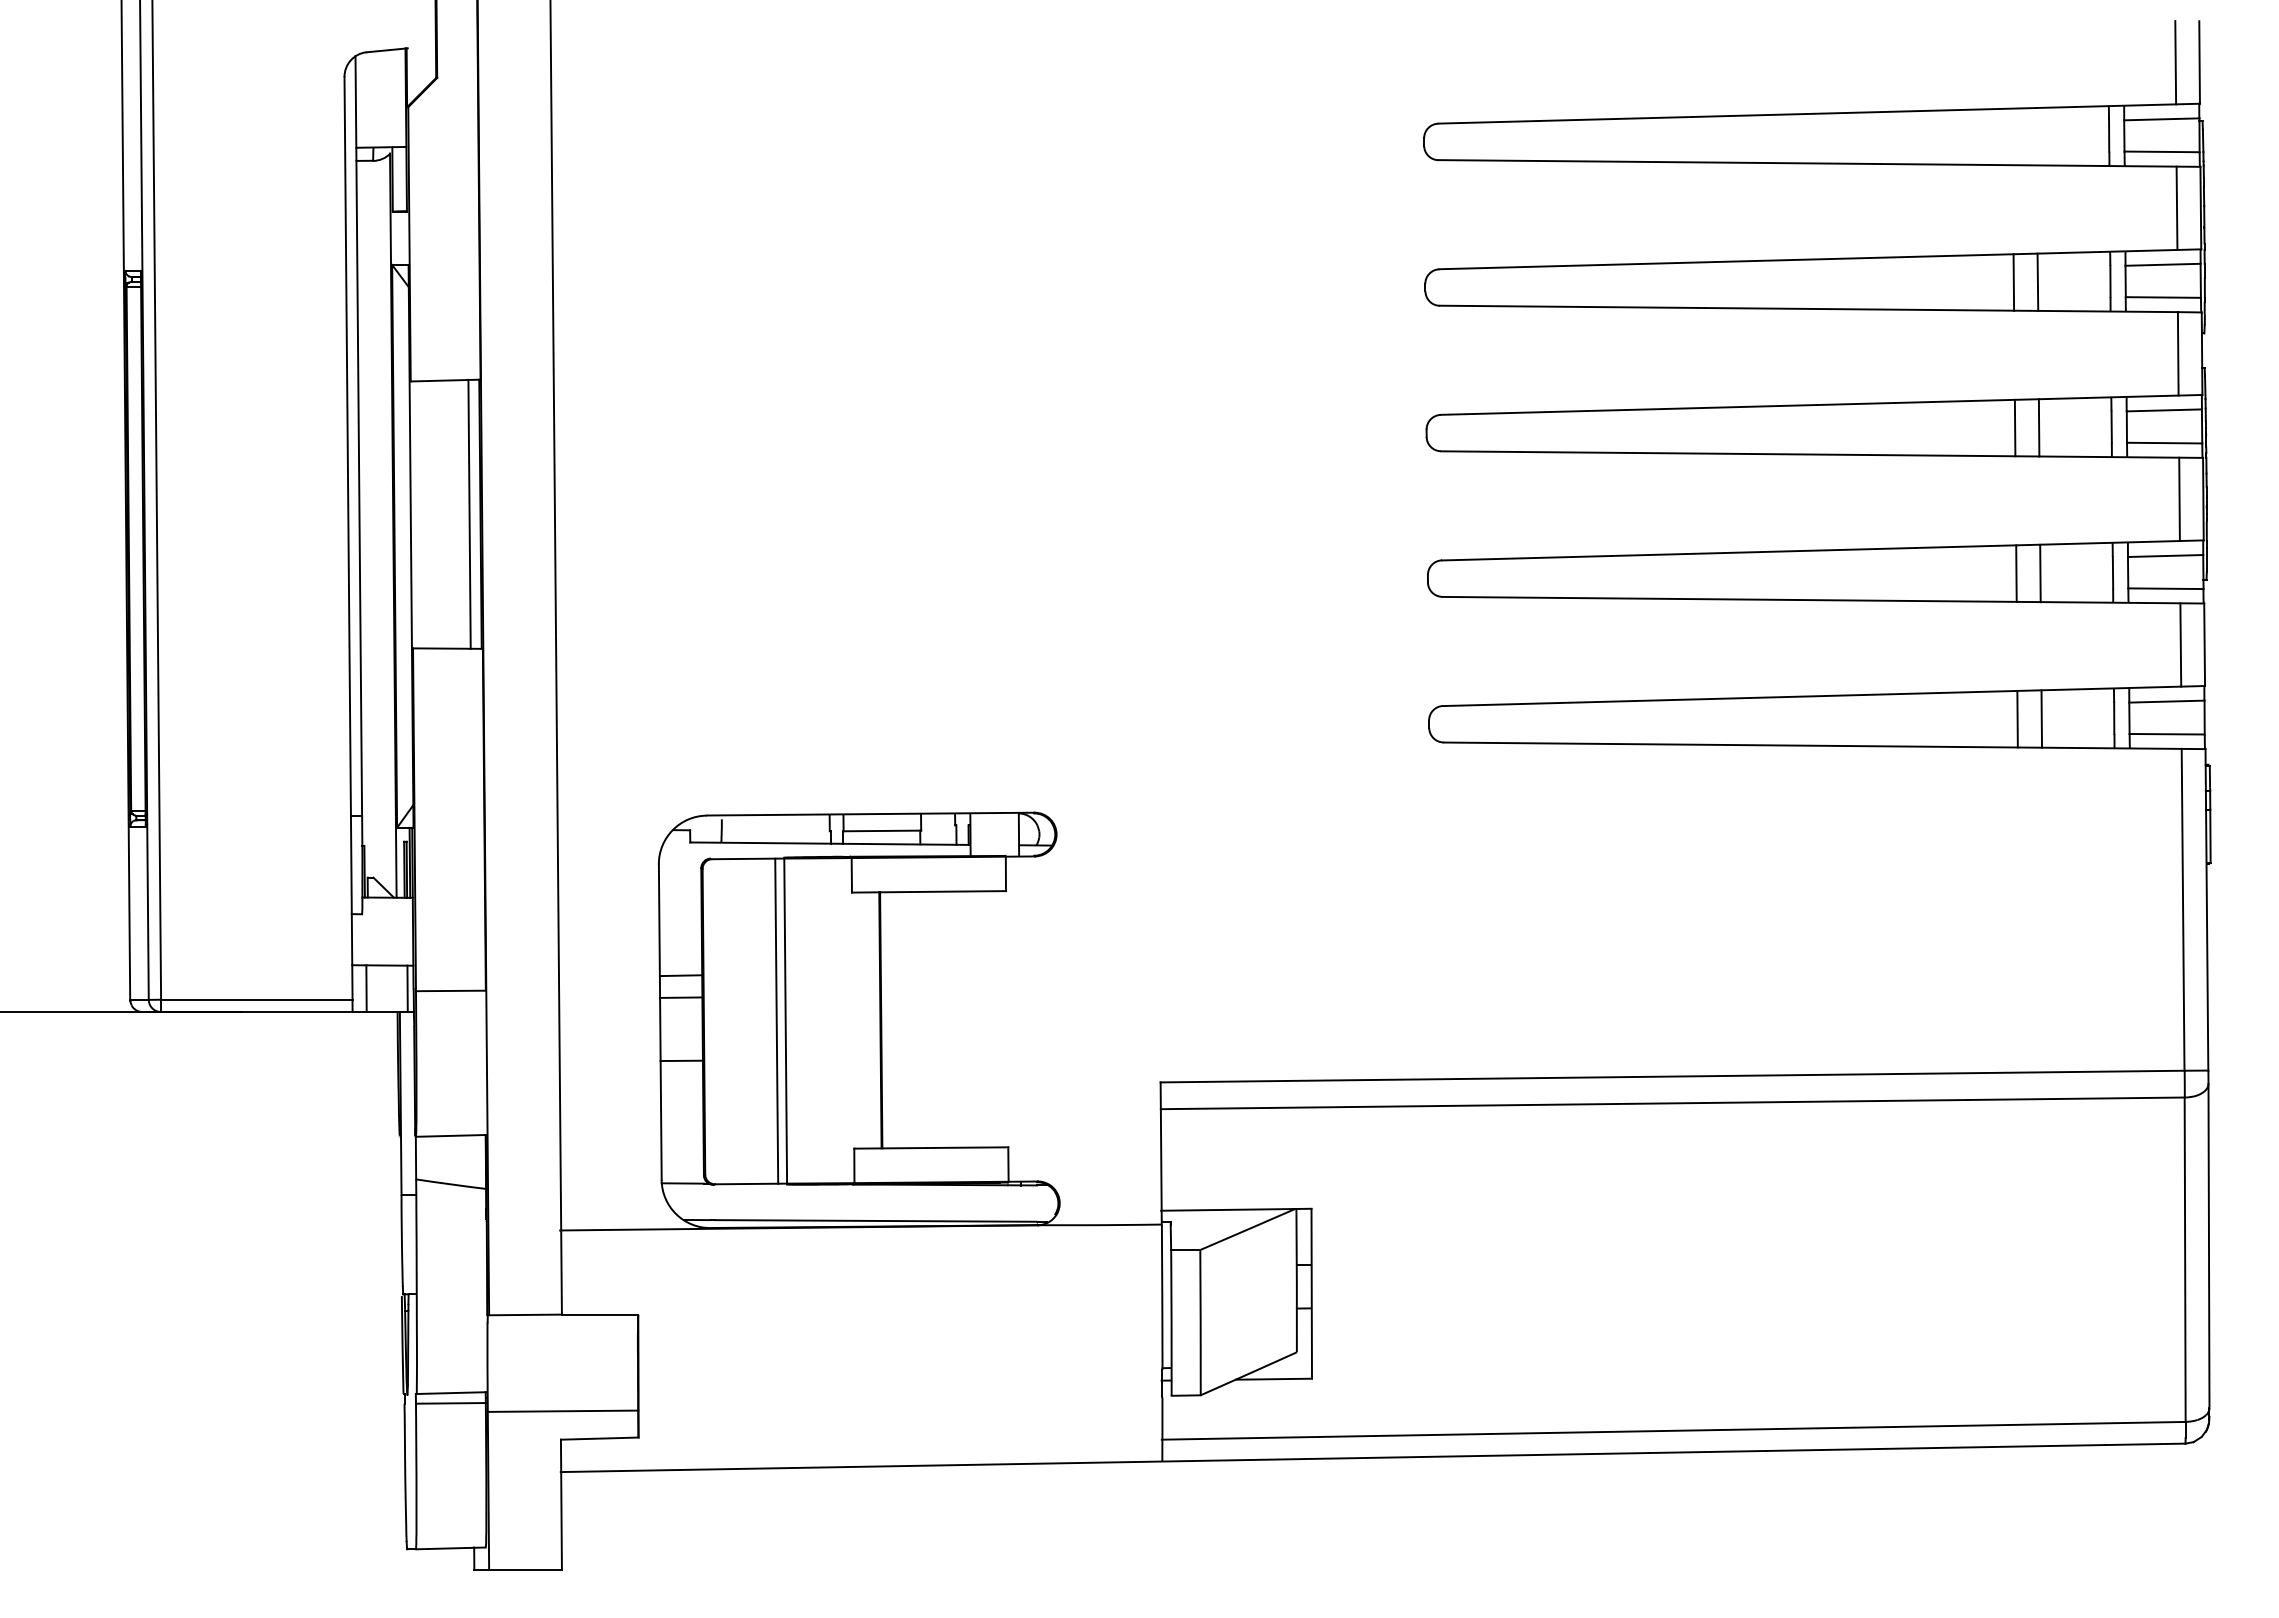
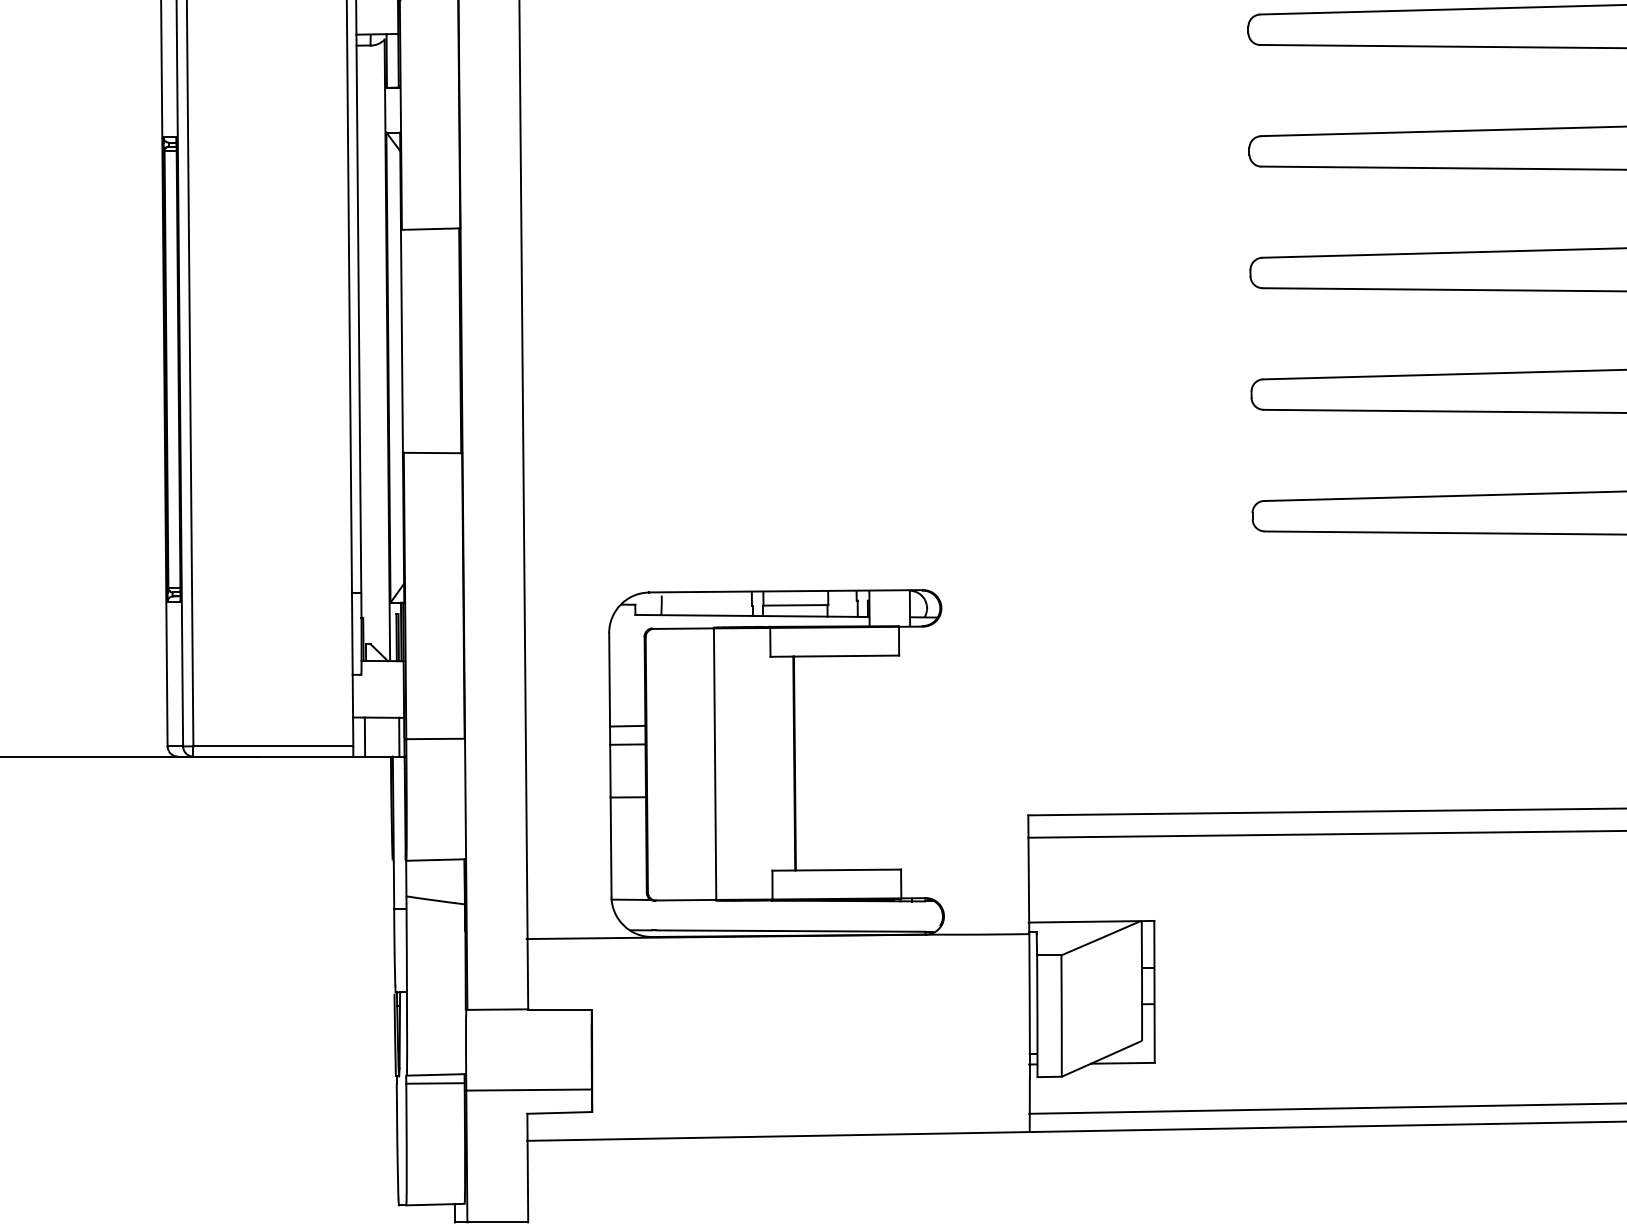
line: (469, 513) -> (451, 340), removed
line: (776, 1020) -> (707, 763), removed

